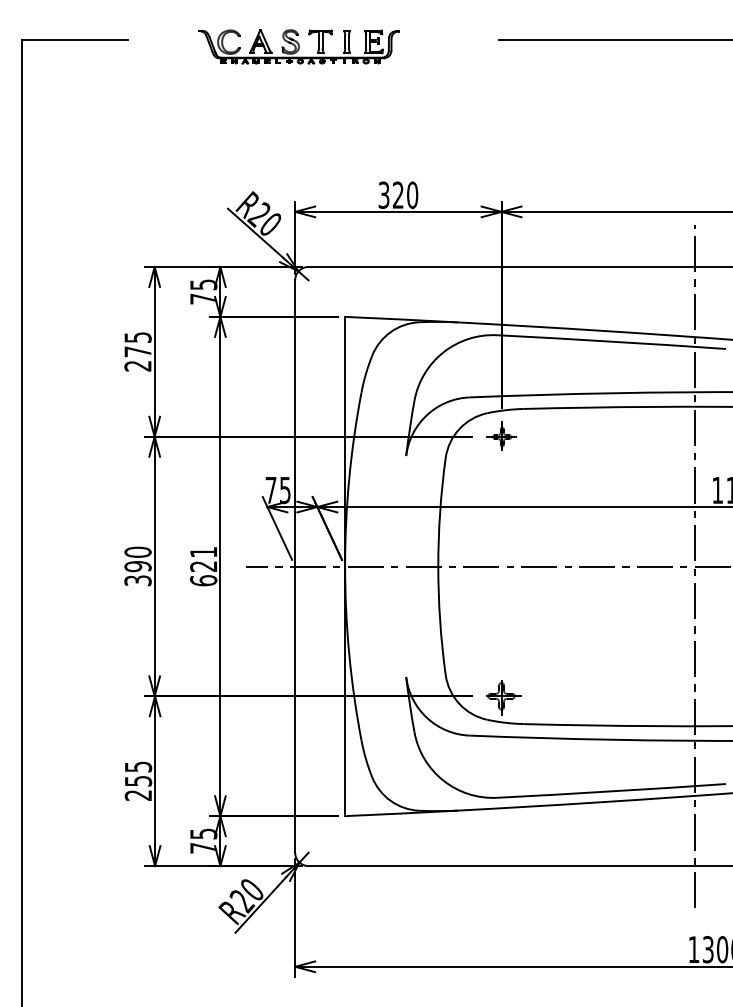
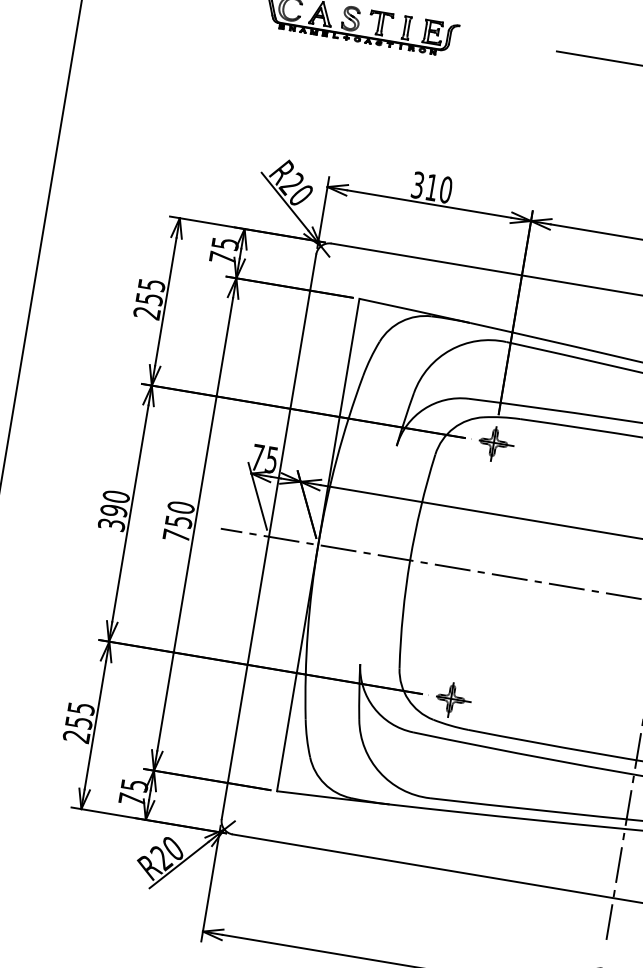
text: (398, 194) -> (432, 186), 320 -> 310
text: (137, 351) -> (148, 298), 275 -> 255
part: (503, 437) -> (495, 443), size x1.43
text: (203, 566) -> (178, 521), 621 -> 750

